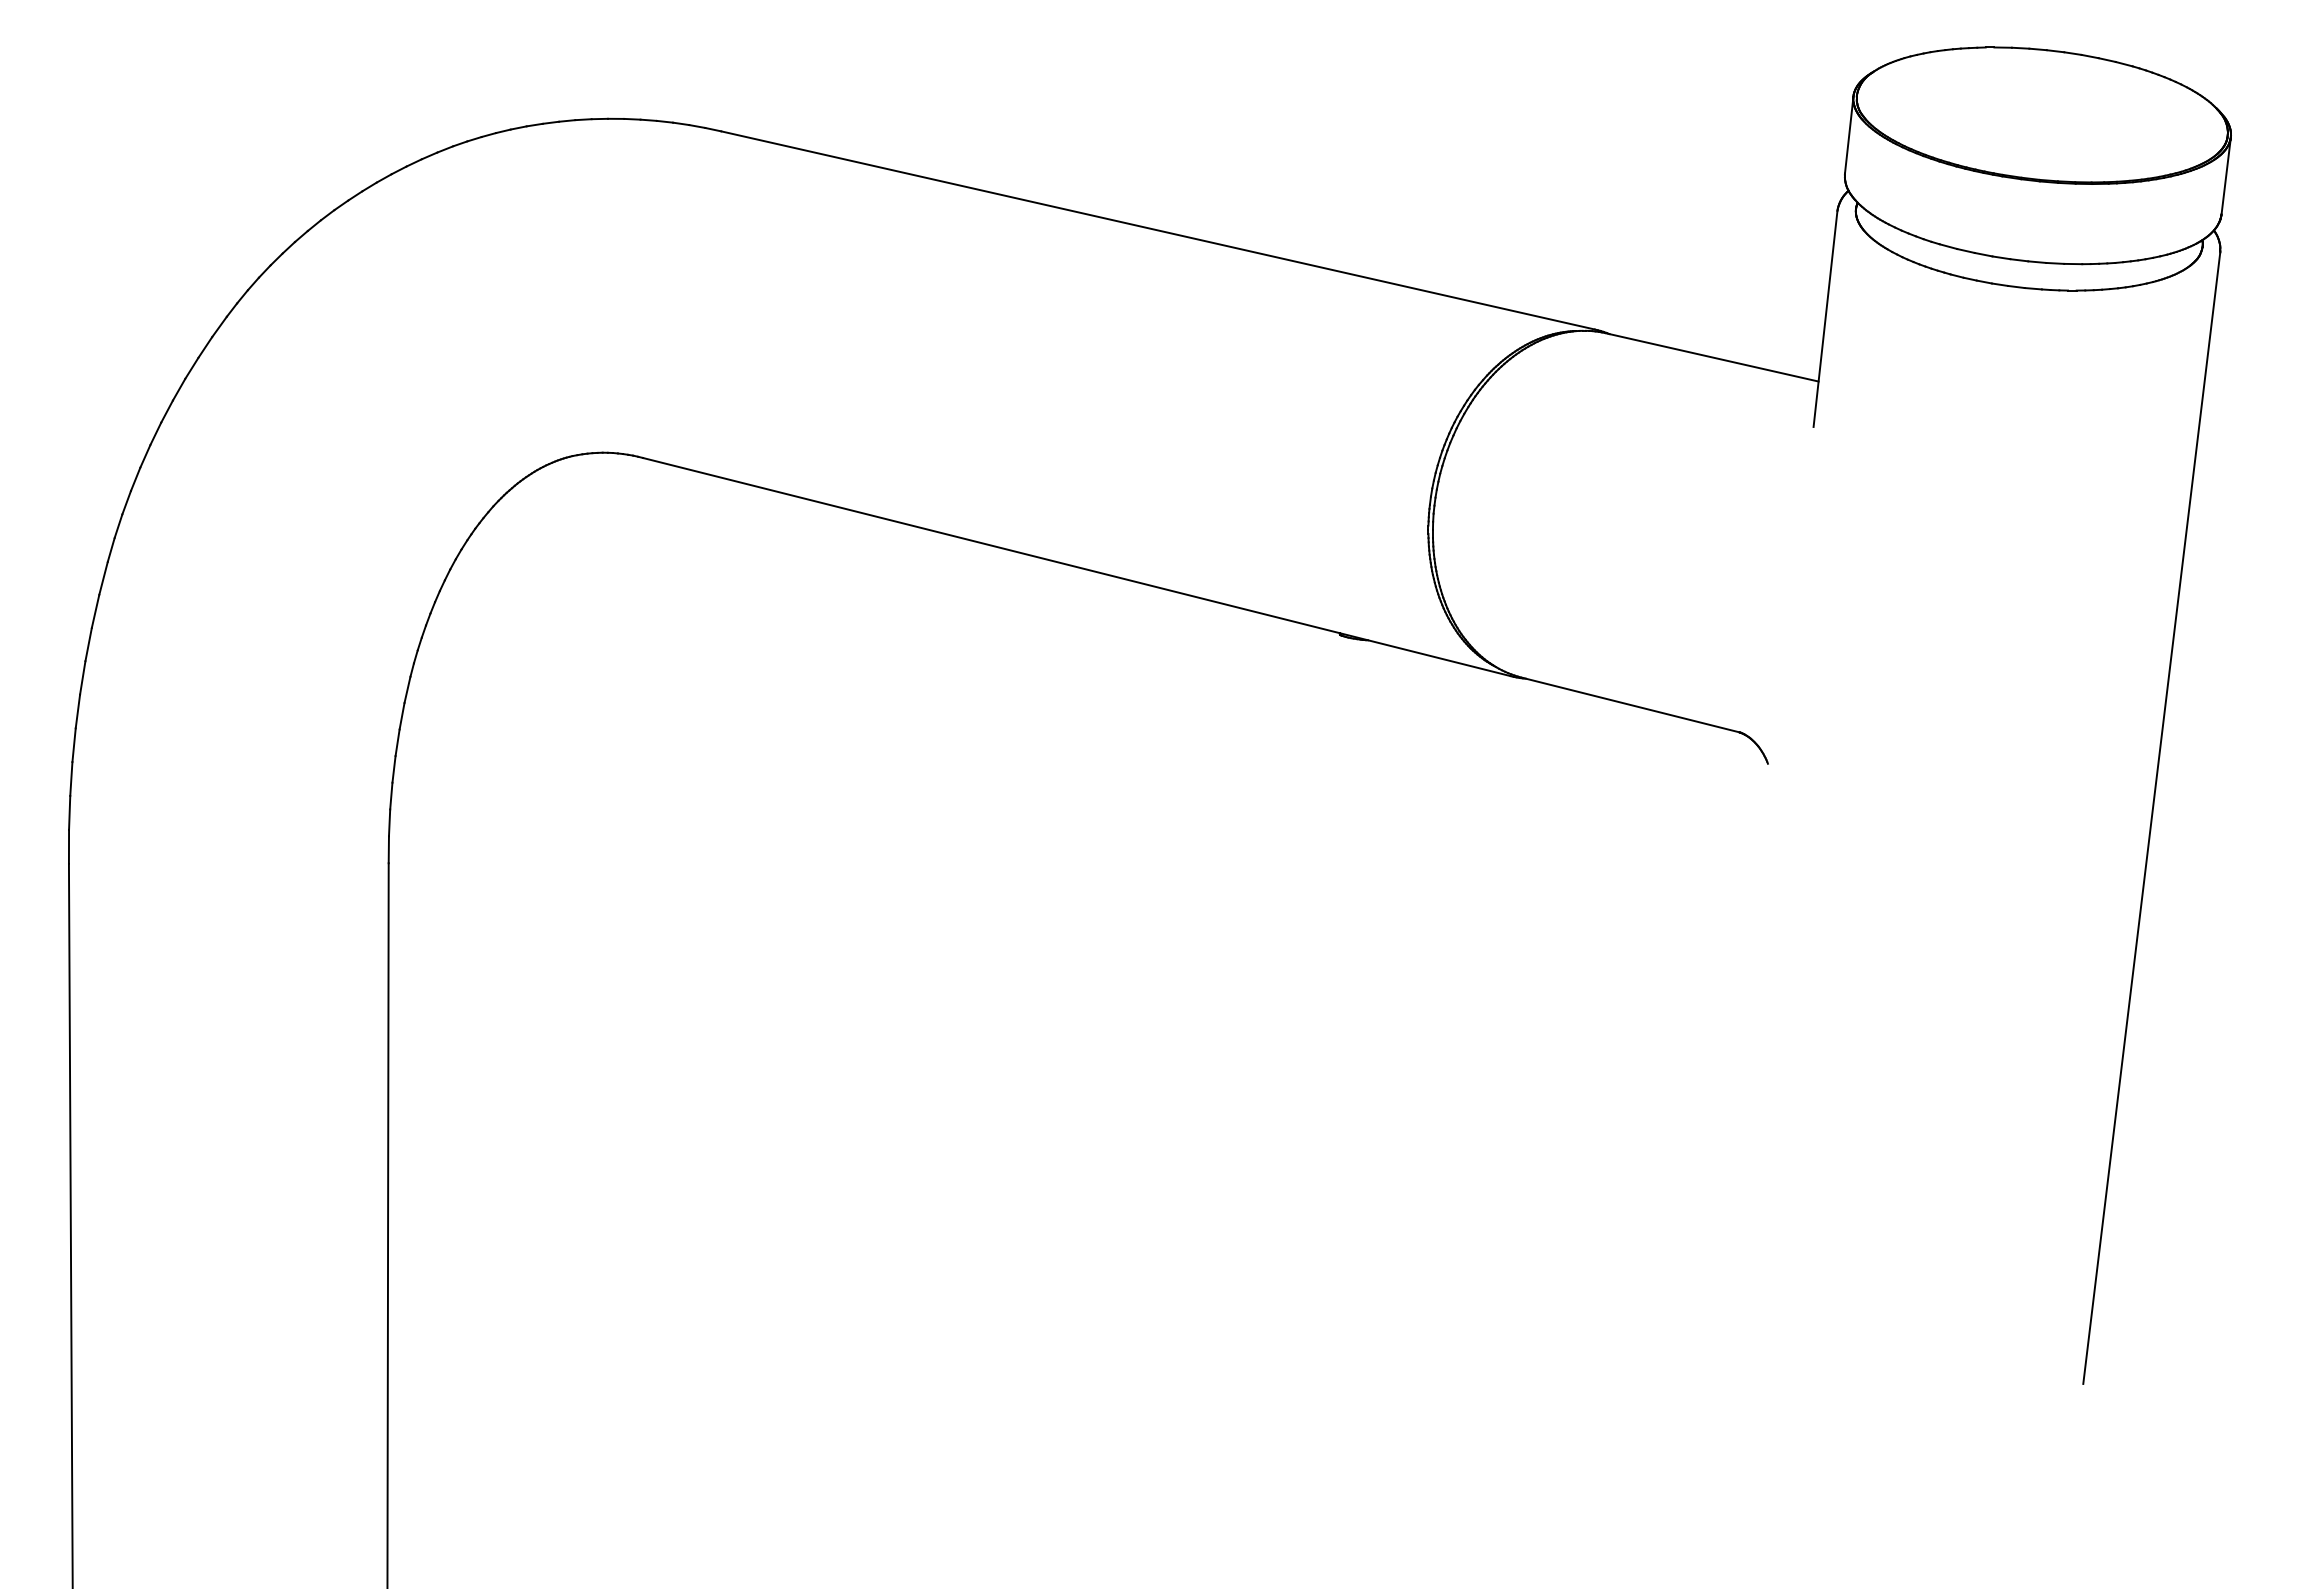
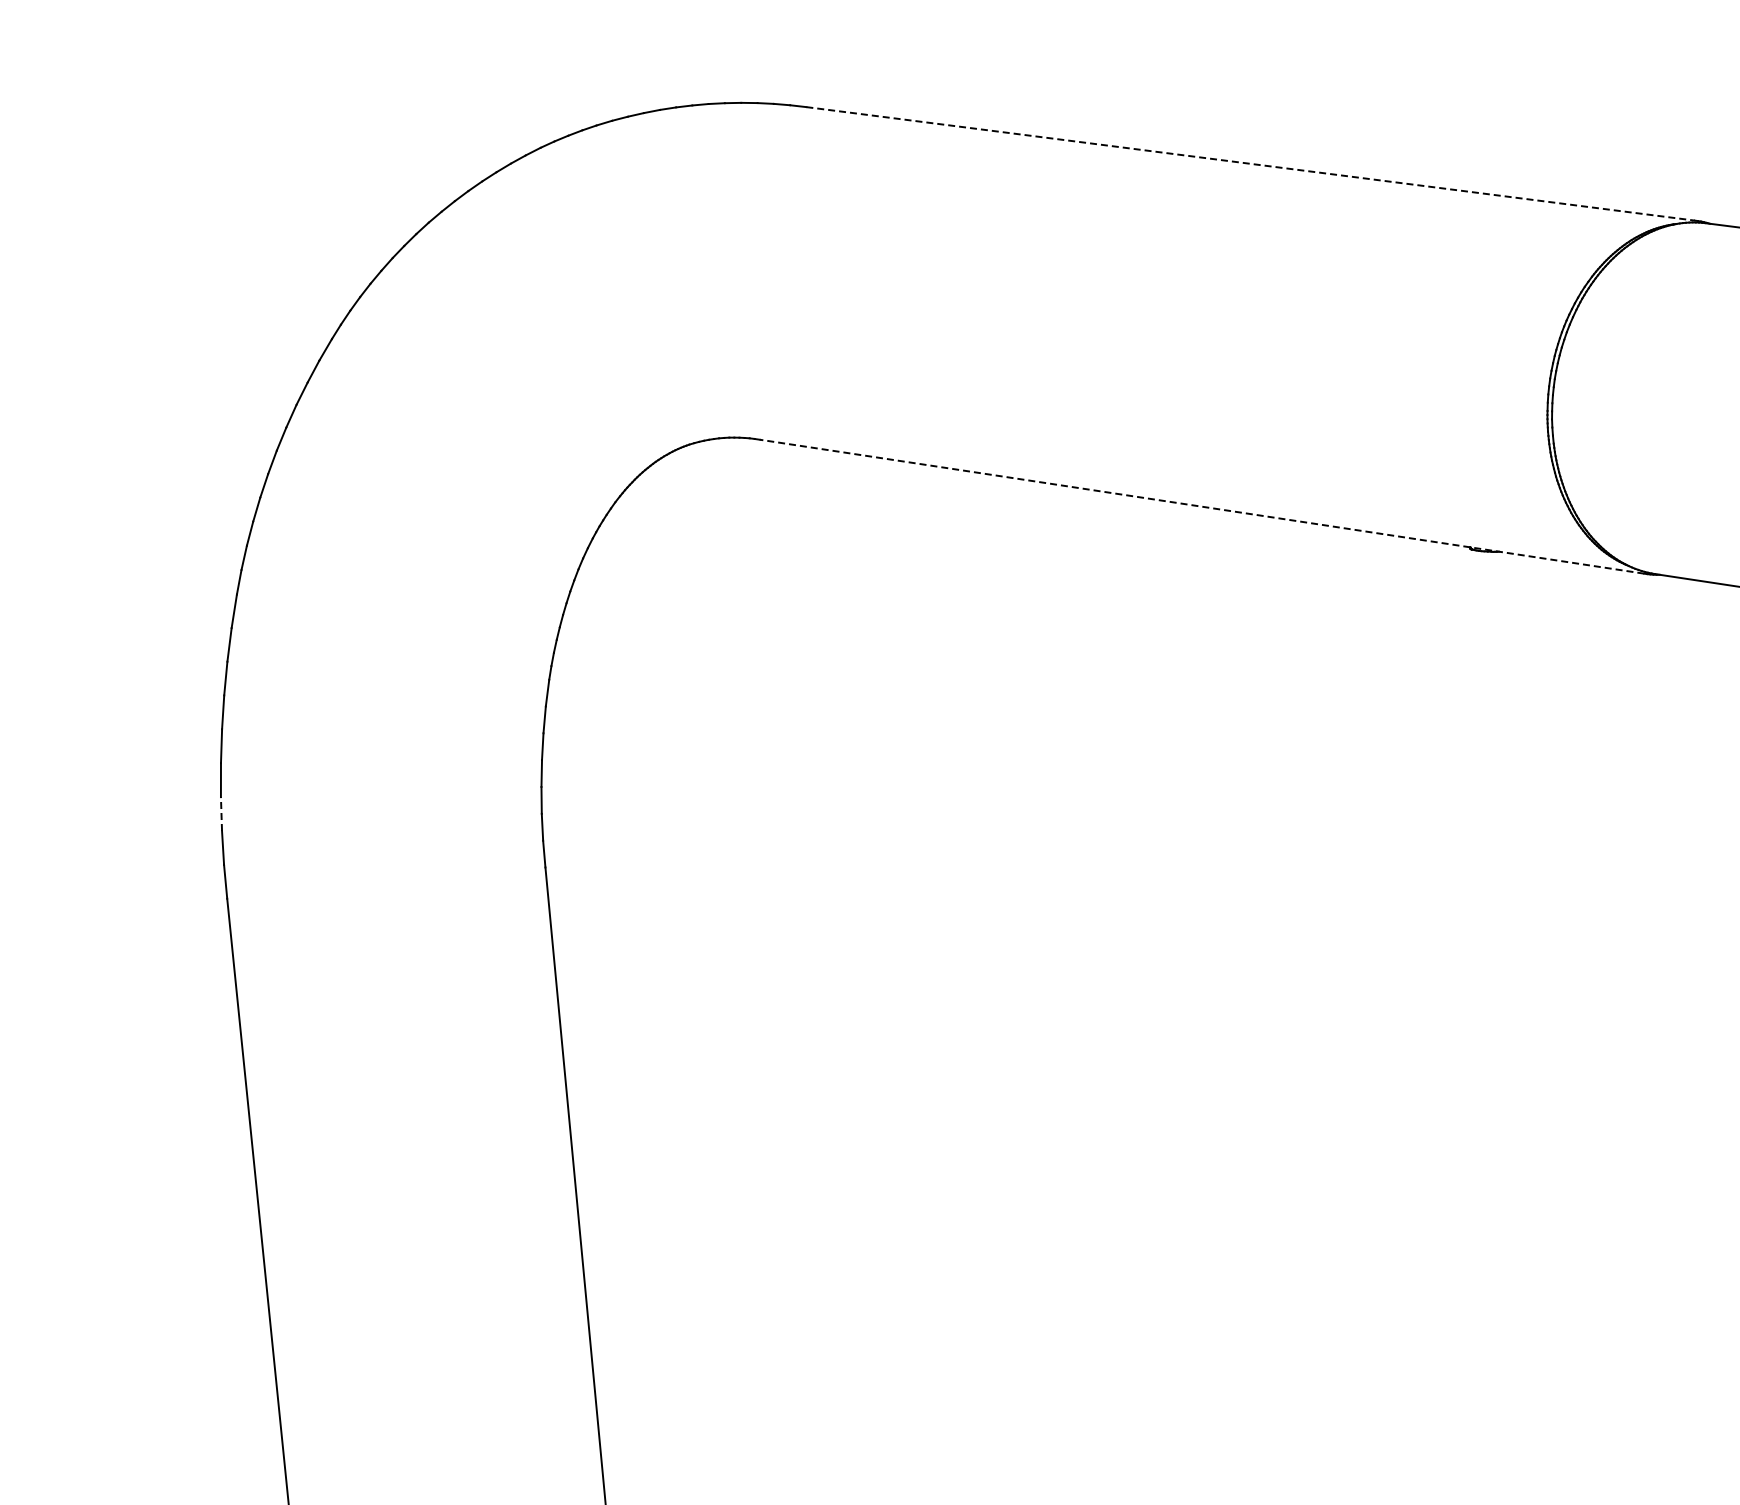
line: (1158, 230) -> (1251, 163), solid -> dashed
line: (1076, 566) -> (1201, 506), solid -> dashed
line: (71, 779) -> (221, 814), solid -> dashed

